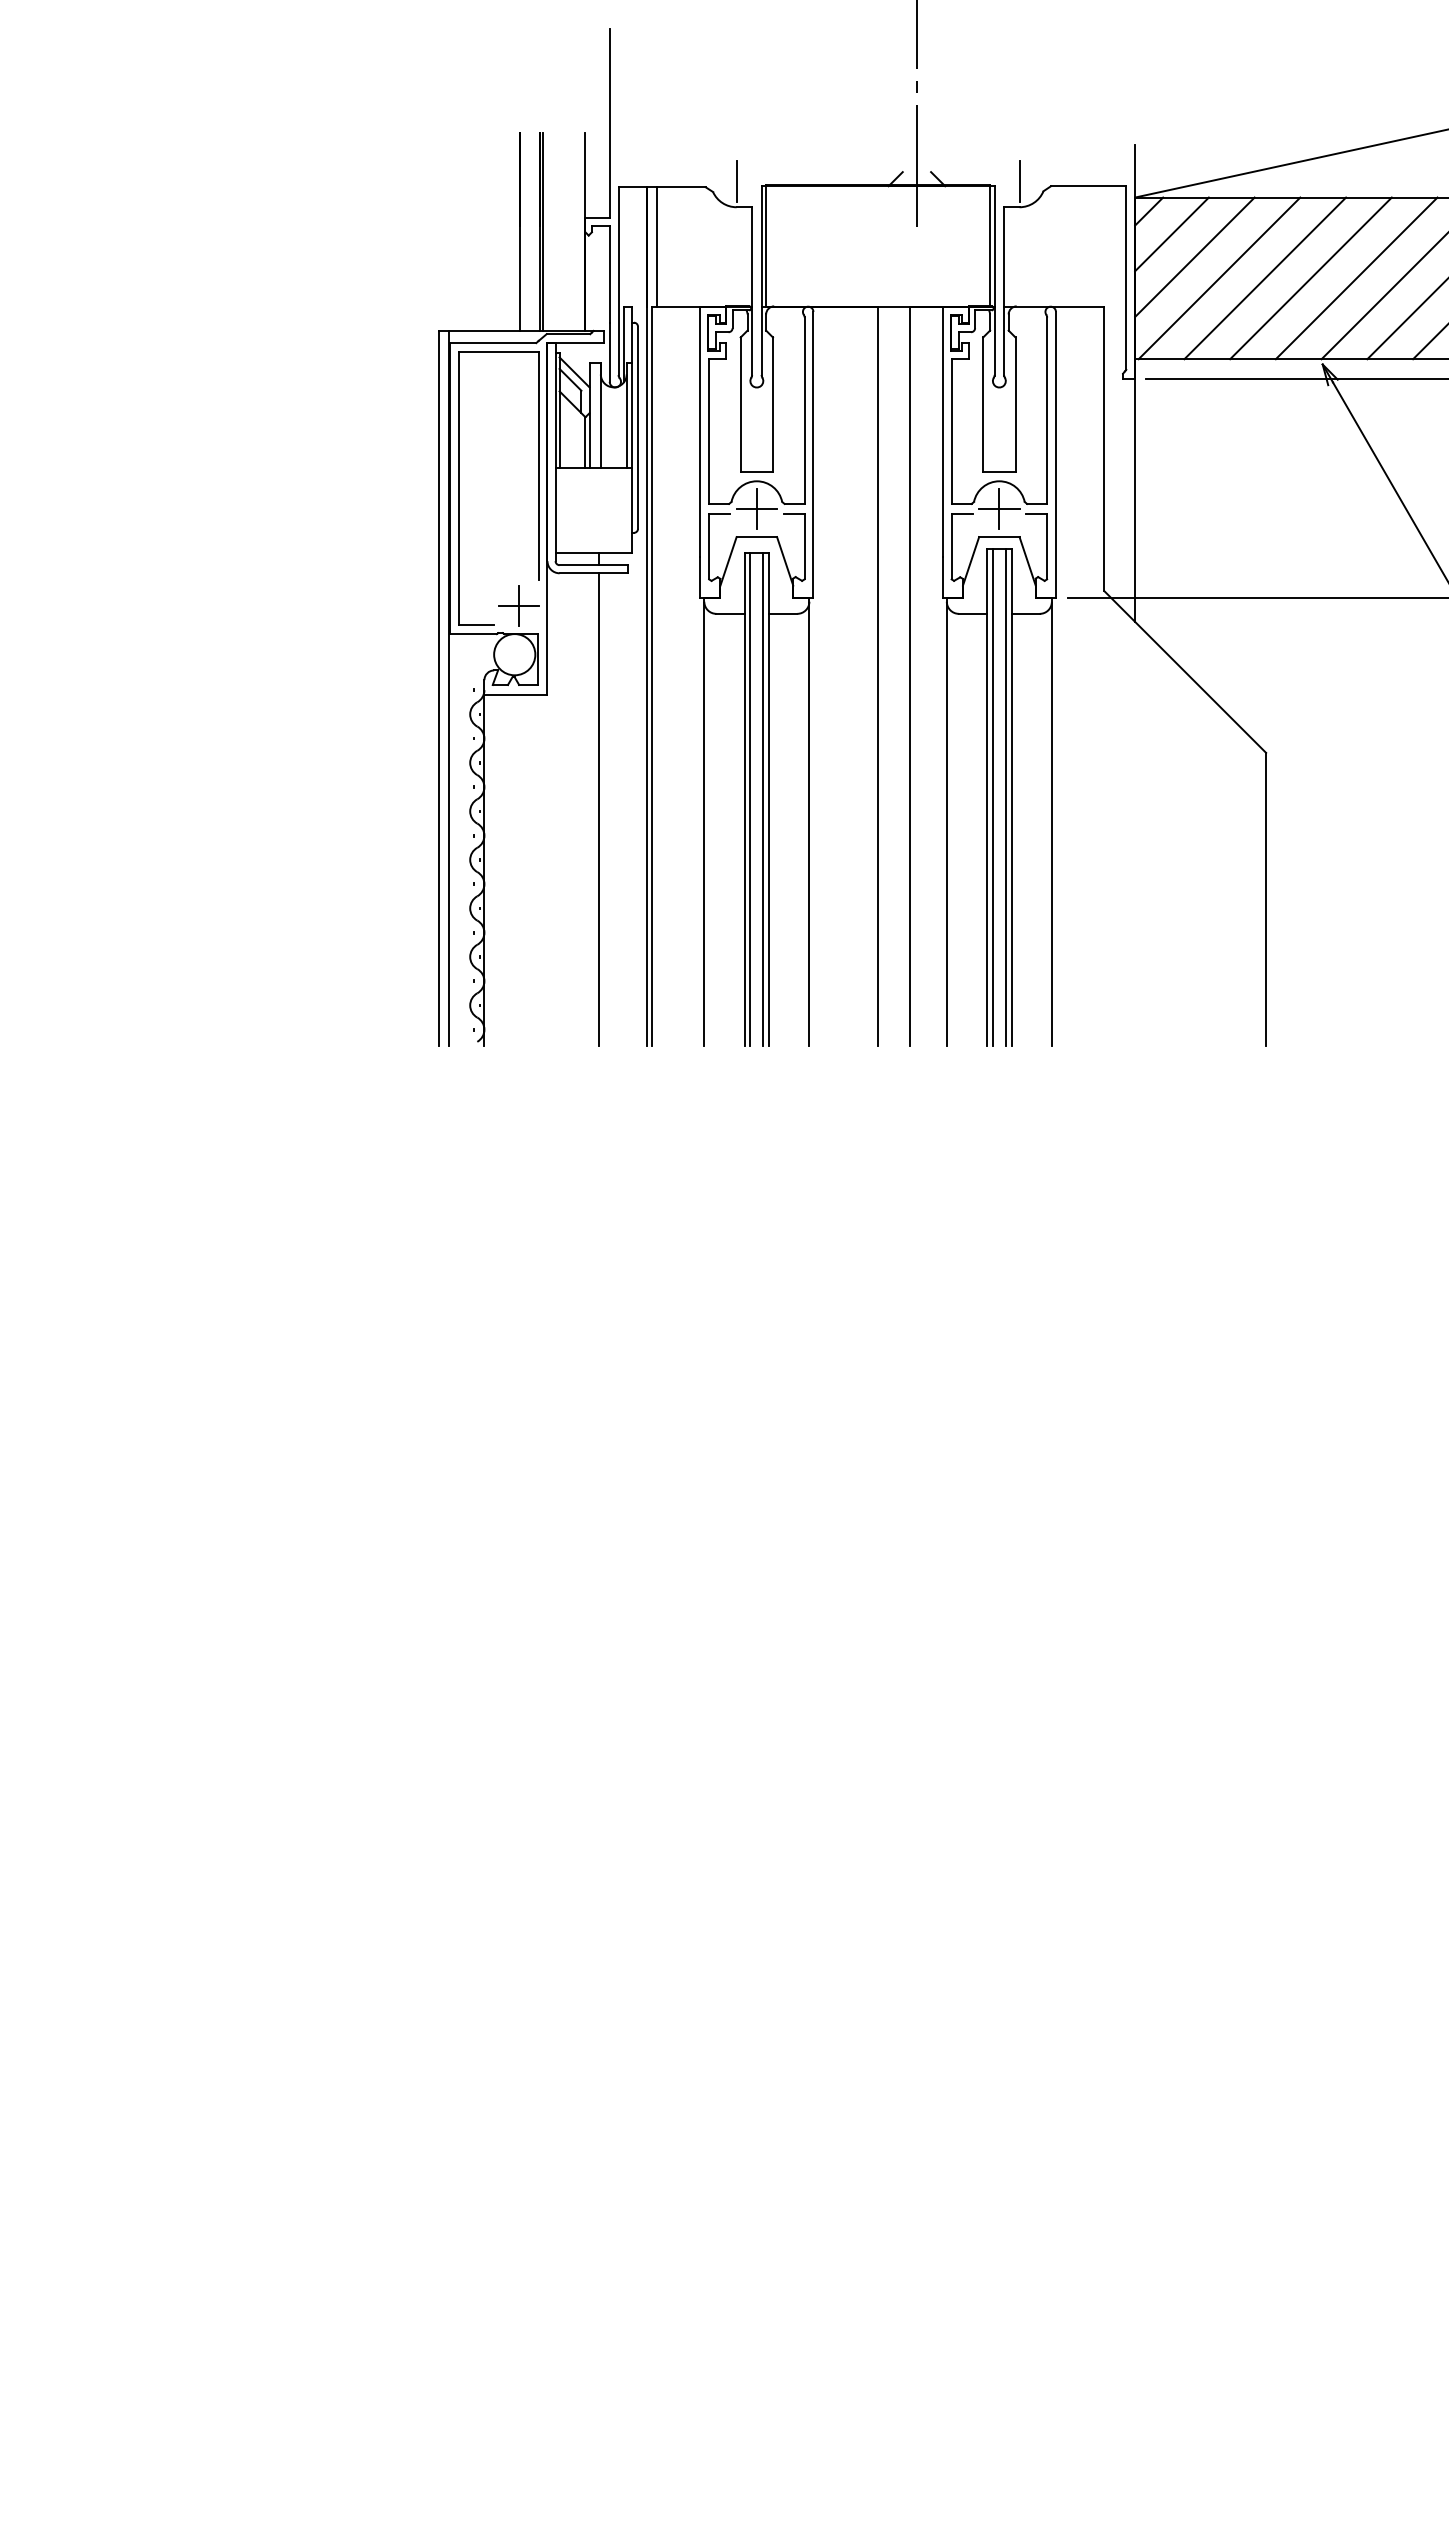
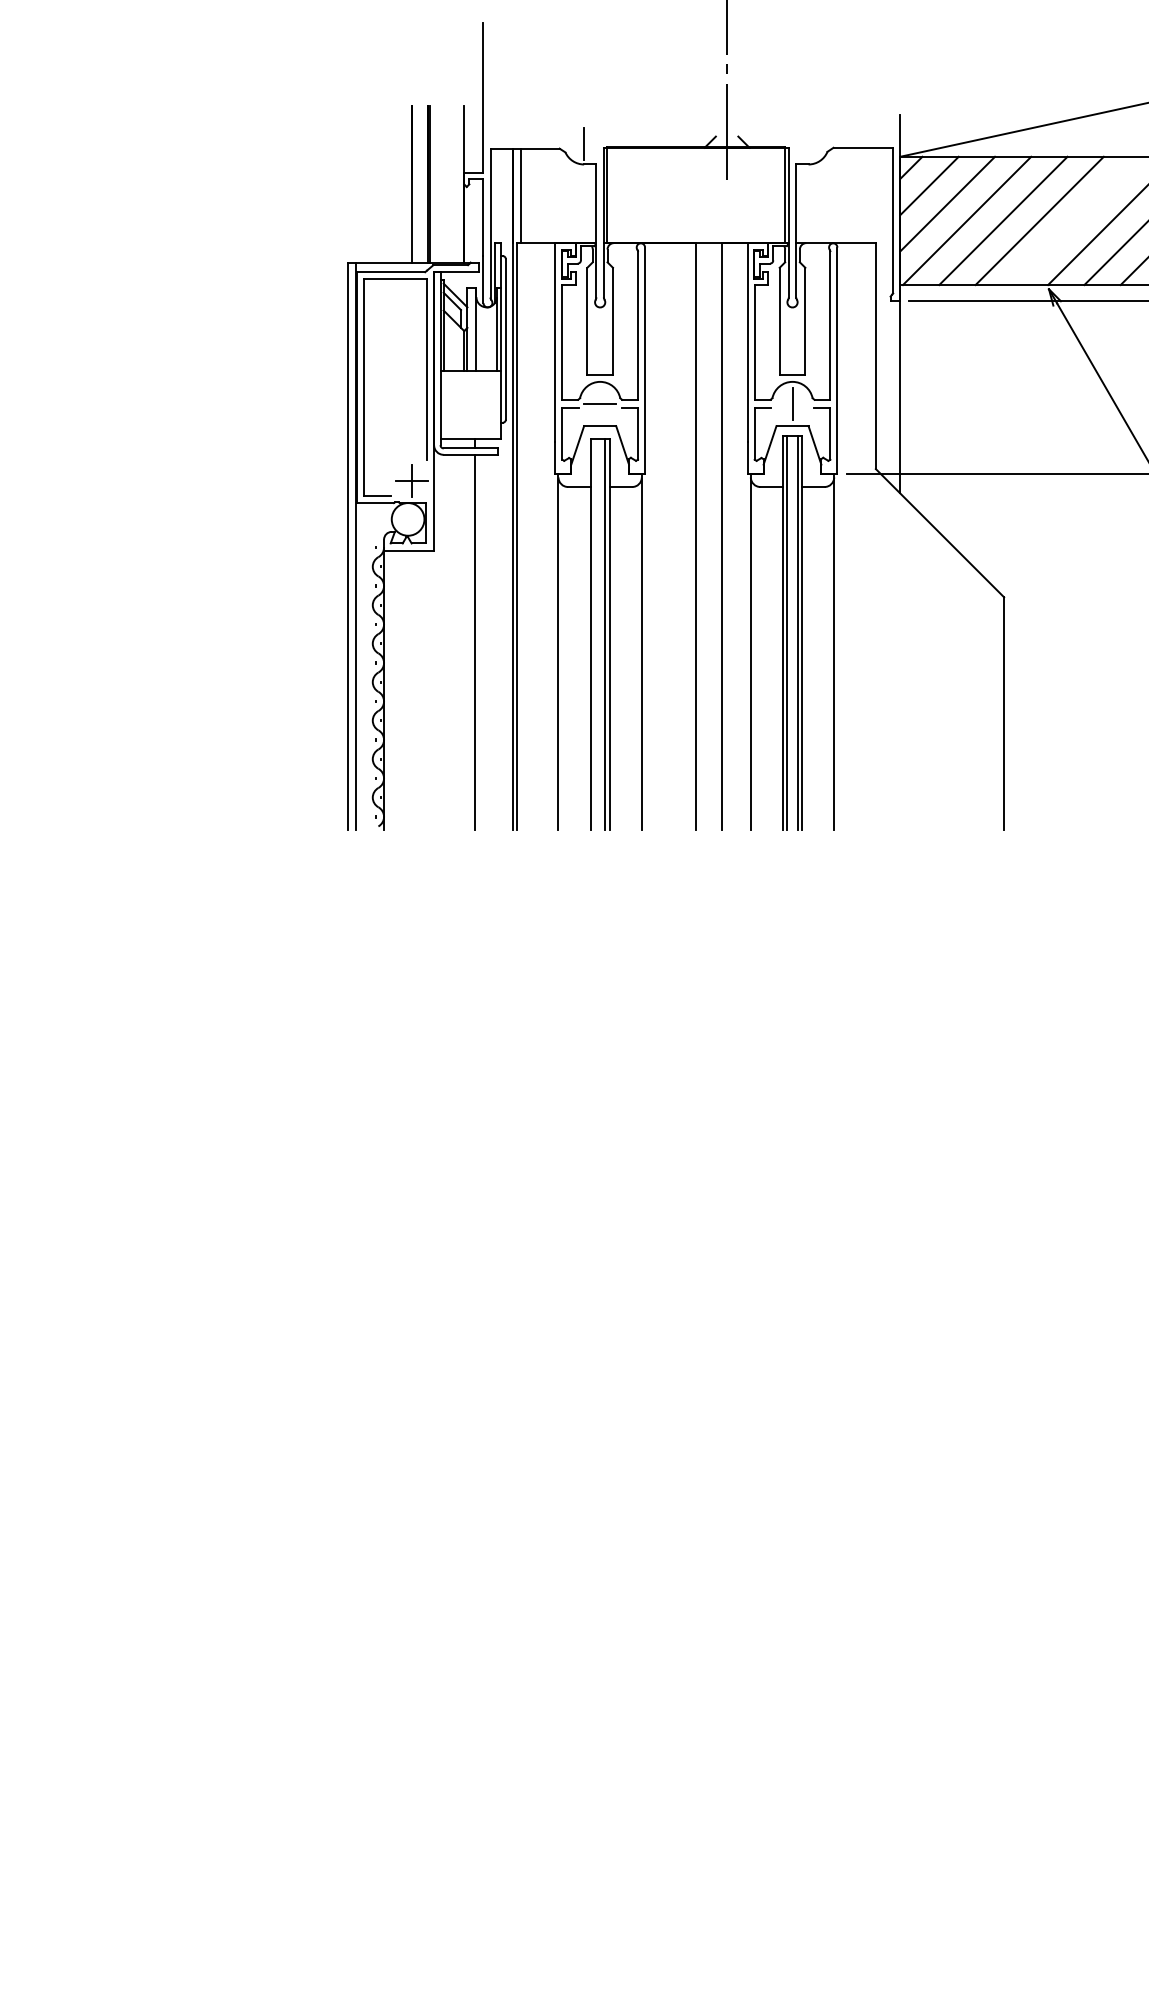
line: (1019, 181) -> (808, 144), removed
line: (1356, 278) -> (1075, 221), removed
line: (756, 508) -> (599, 403), removed
line: (999, 508) -> (792, 403), removed
line: (750, 799) -> (595, 634), removed

